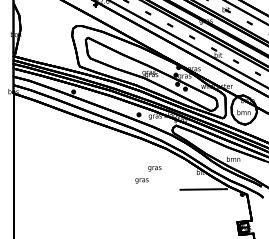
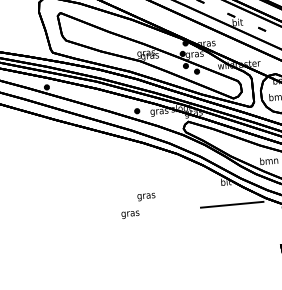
text: (148, 174) -> (138, 205), moved

